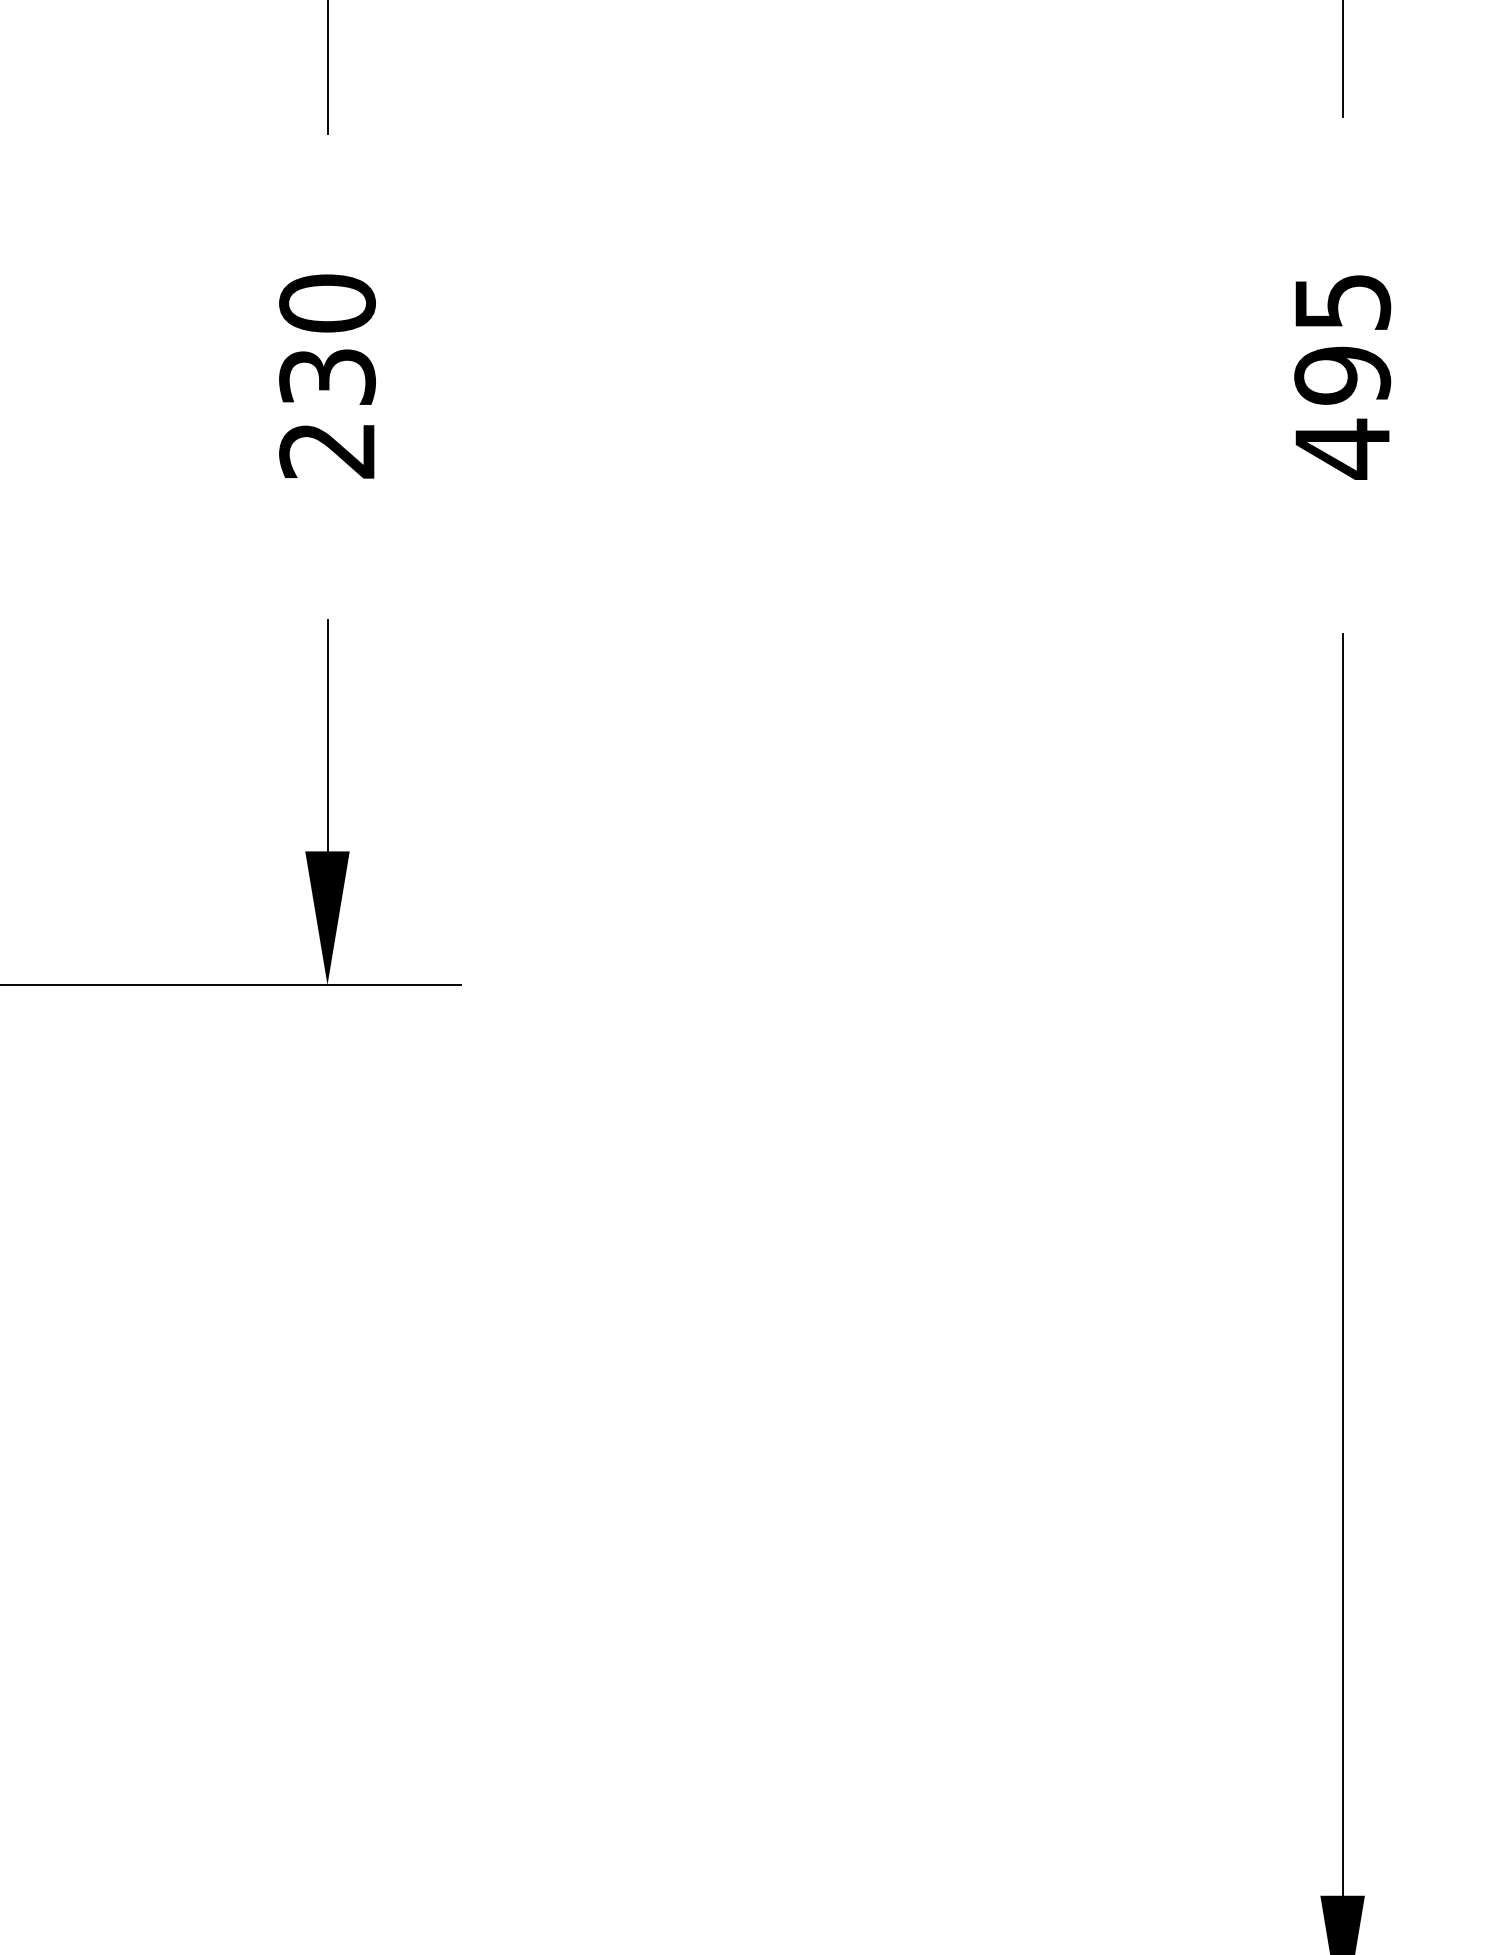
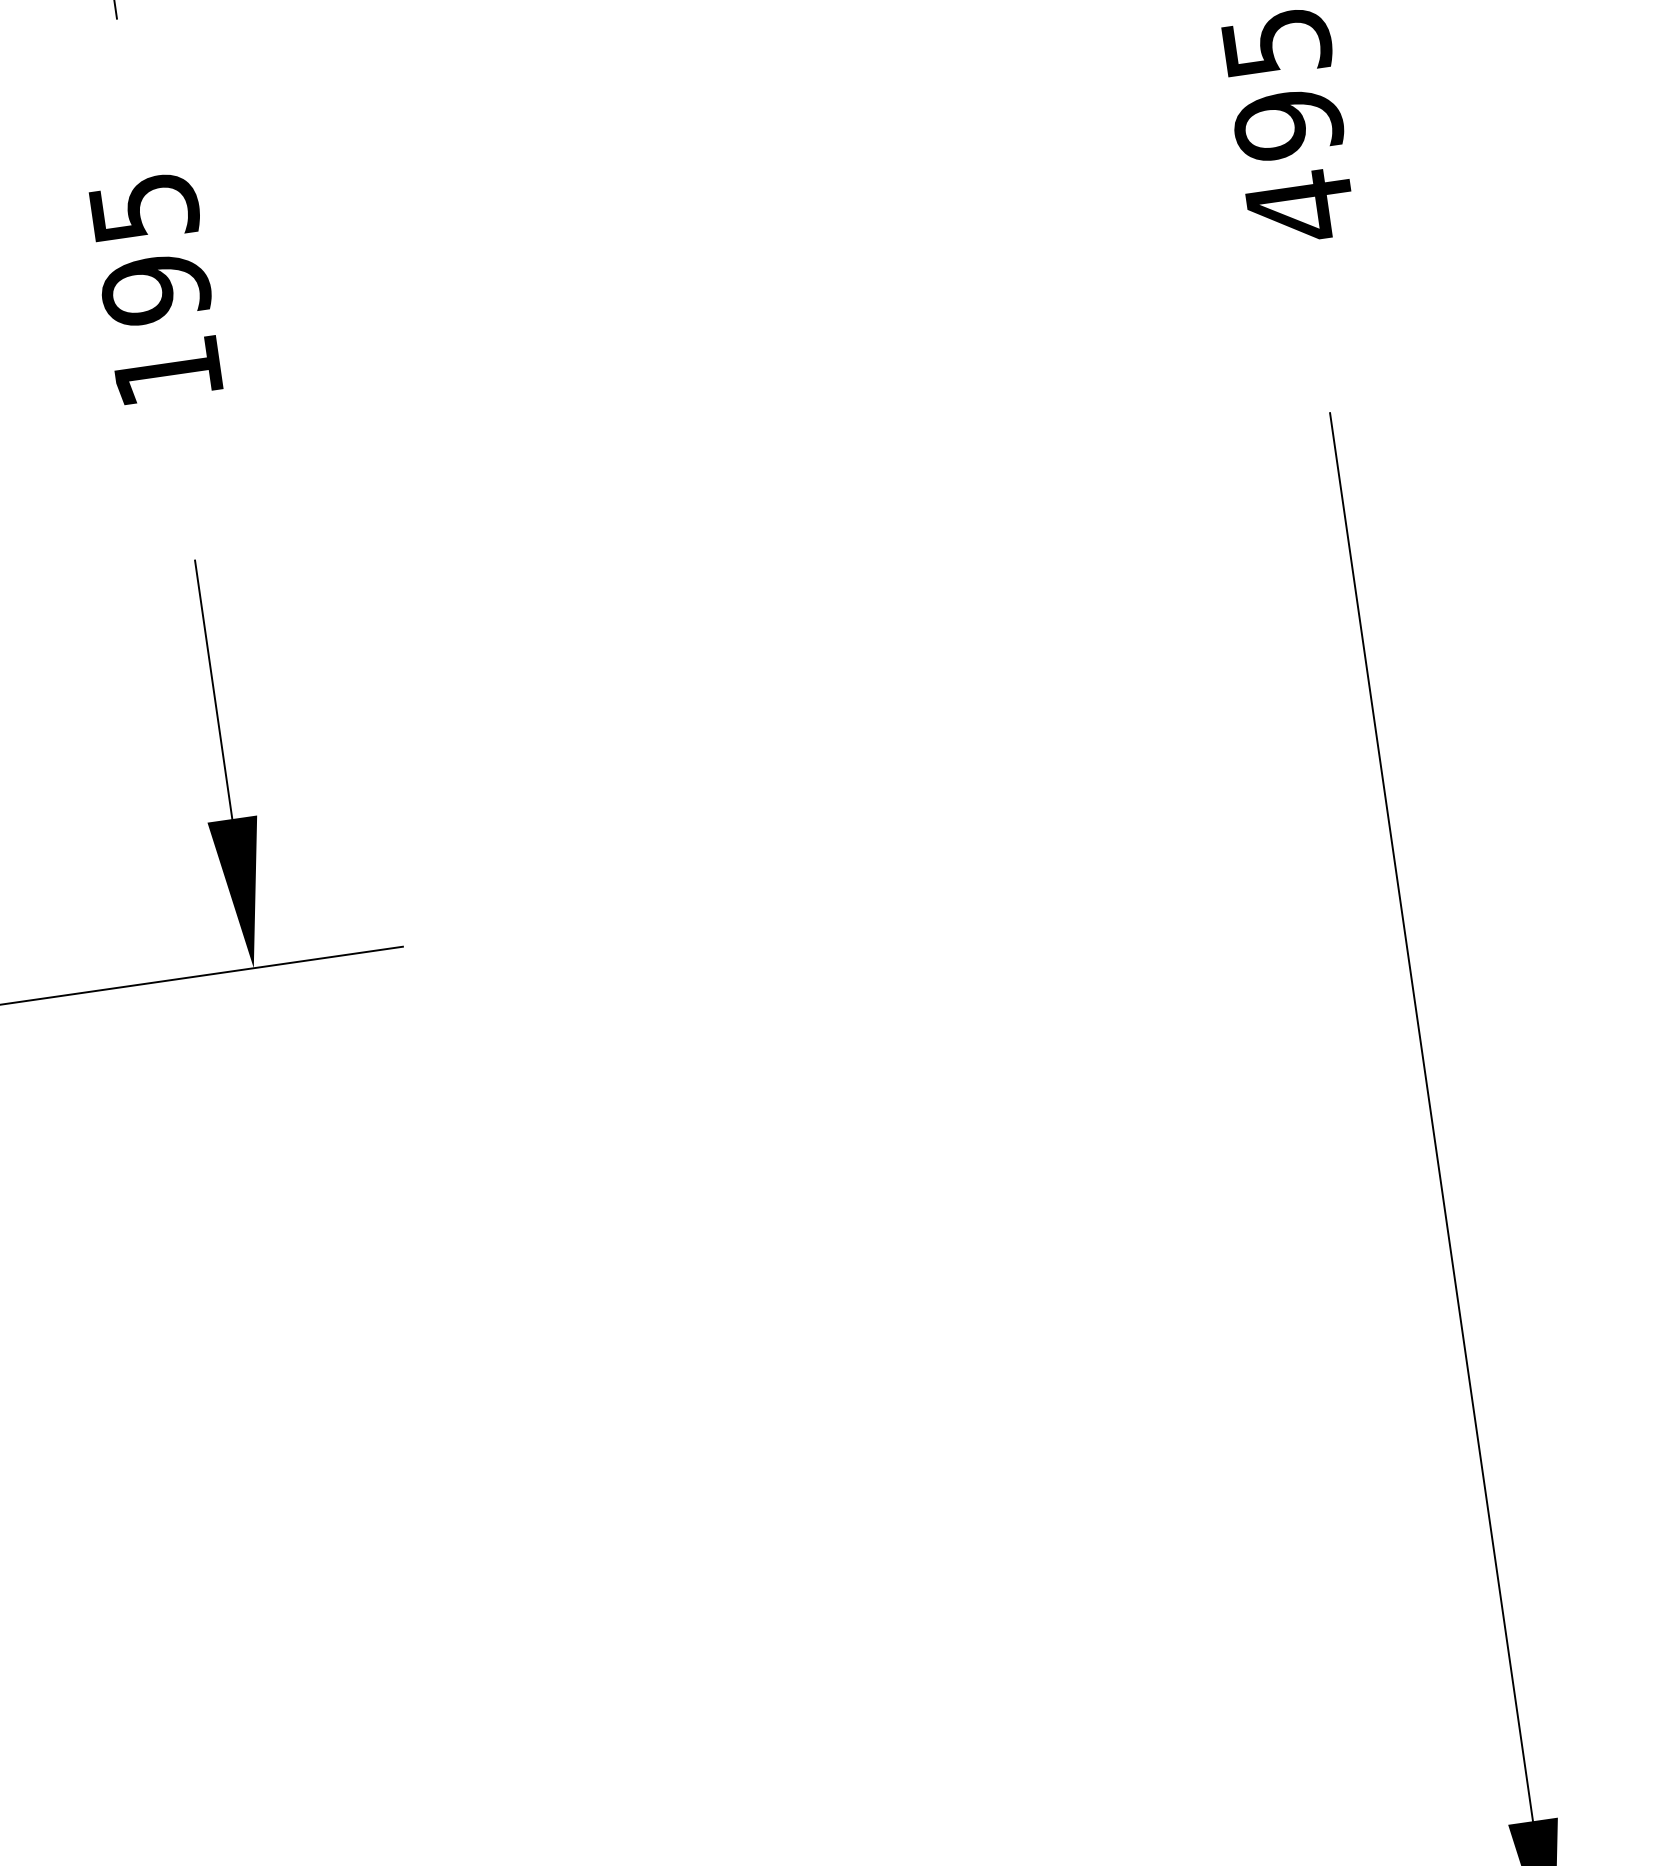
text: (327, 376) -> (155, 289), 230 -> 195

